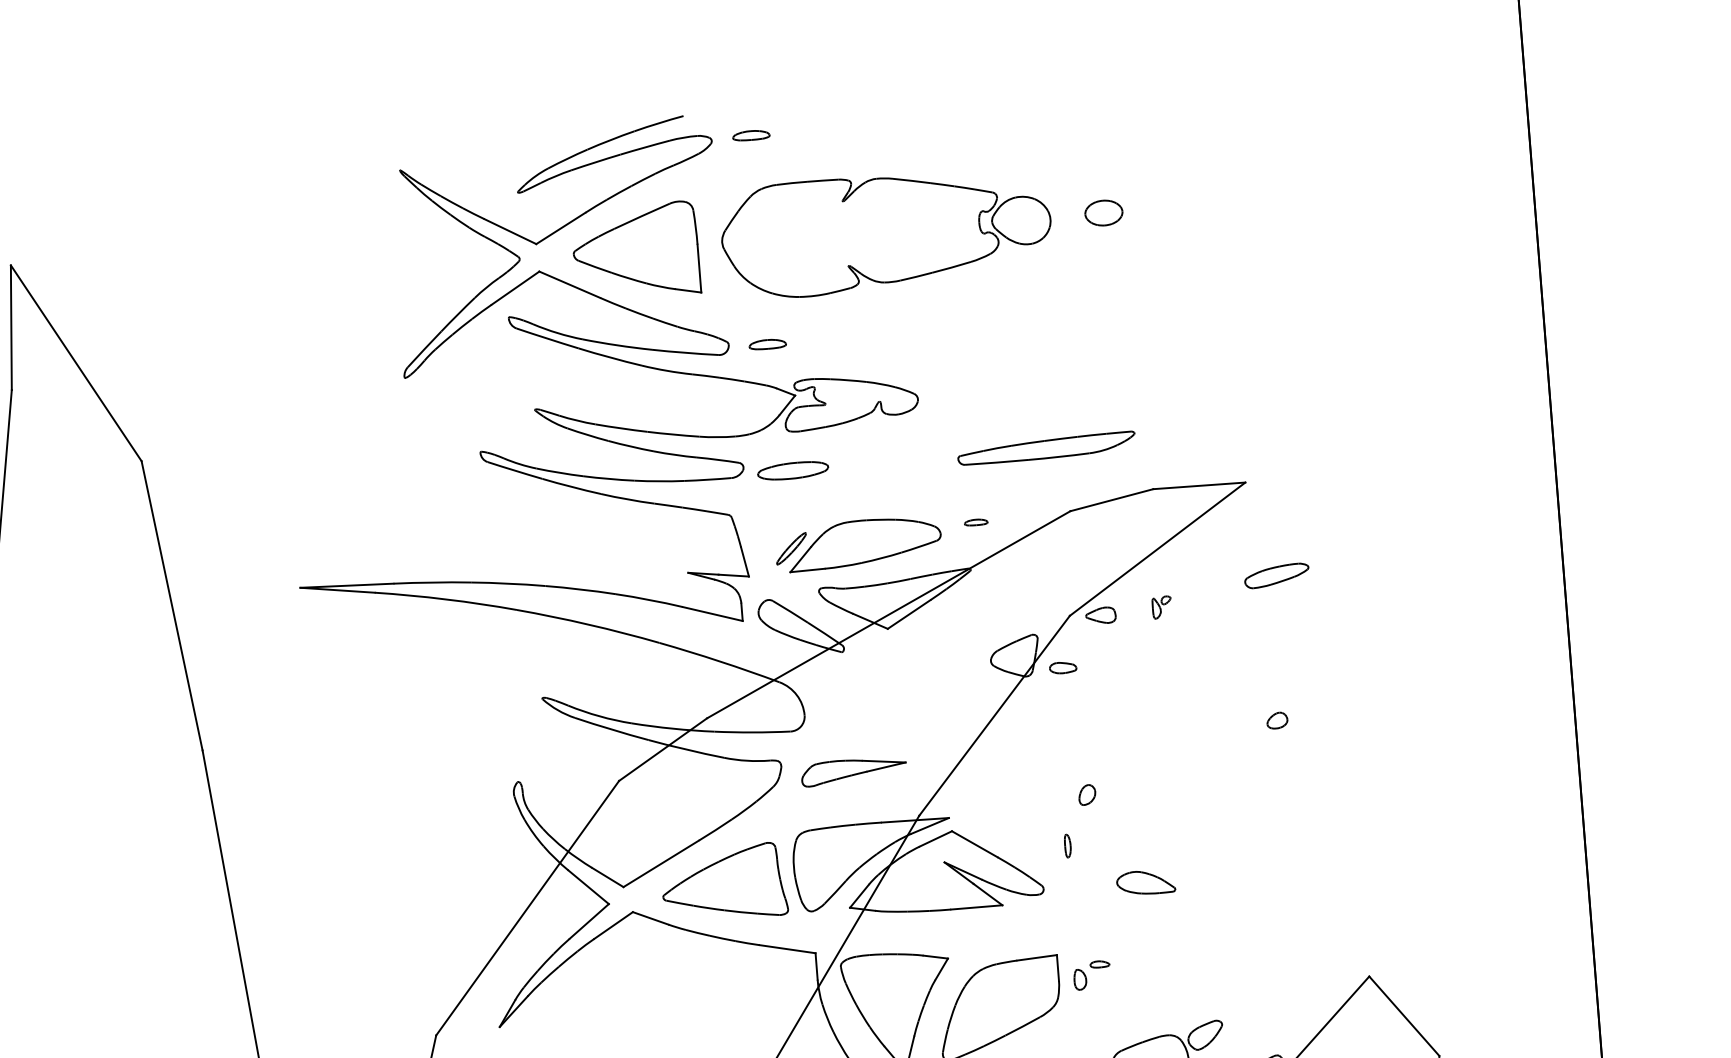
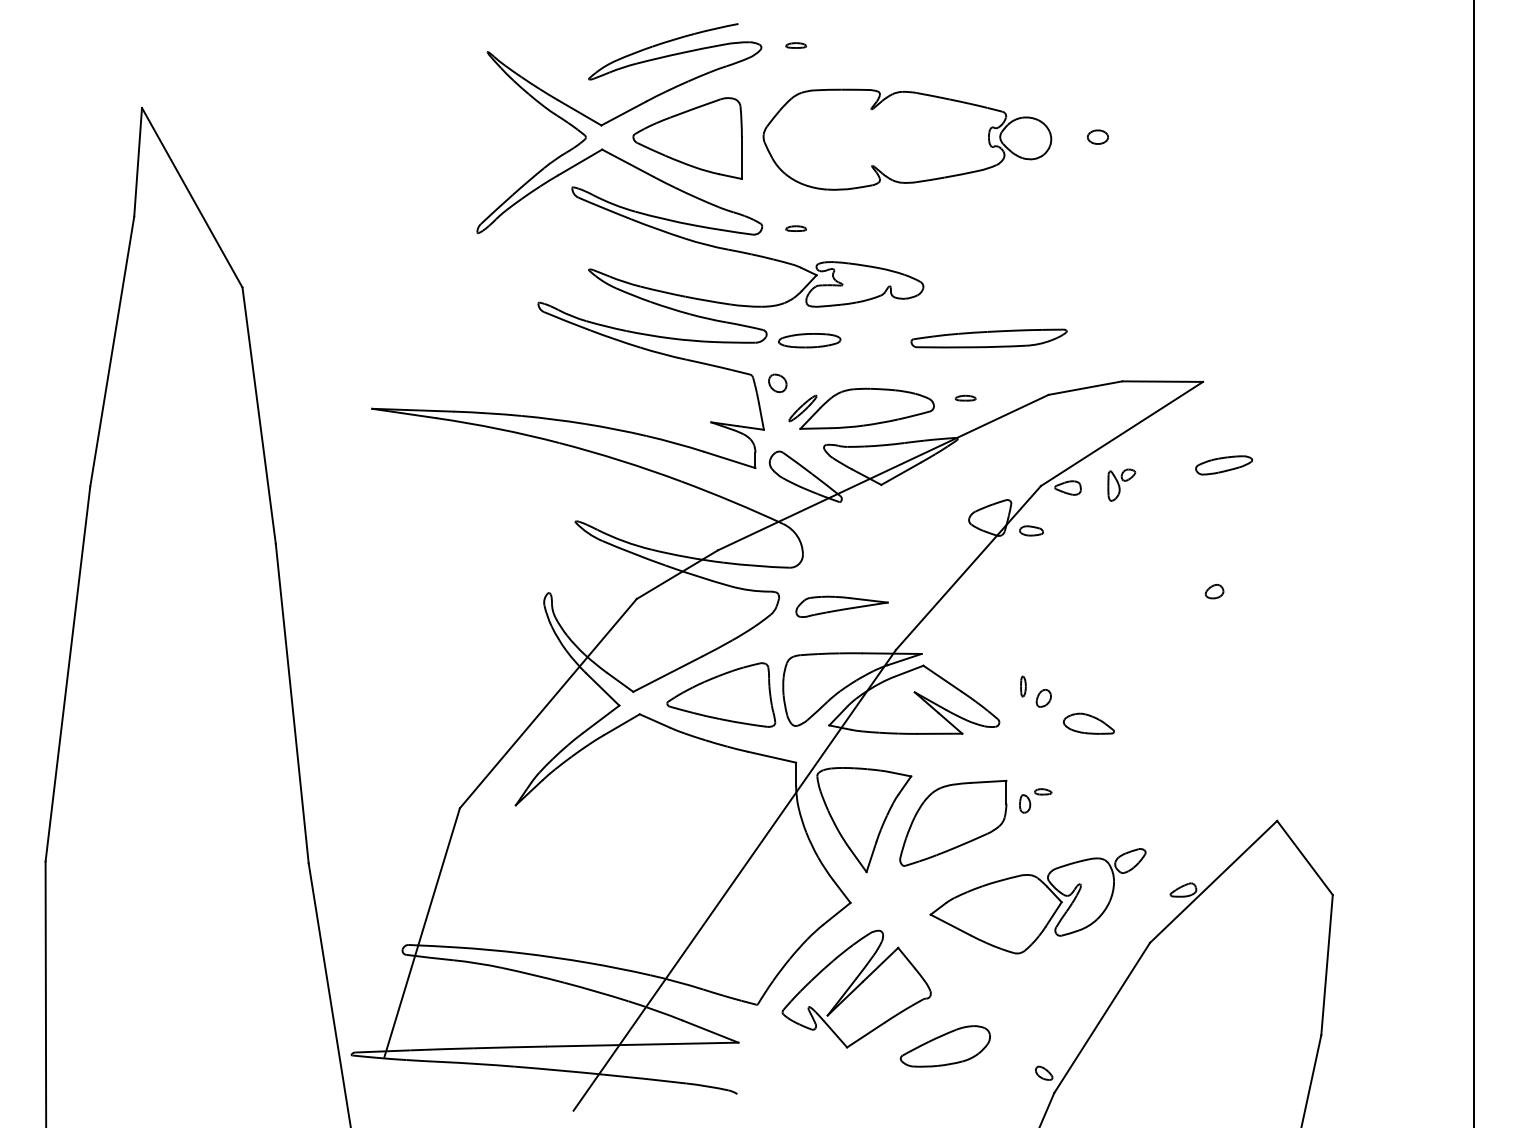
part: (750, 135) -> (795, 45), size x0.62
part: (1102, 212) -> (1097, 136), size x0.62
part: (766, 344) -> (795, 228), size x0.62
part: (1045, 448) -> (988, 338), moved
part: (760, 521) -> (777, 382), added
part: (1161, 606) -> (1121, 484), size x1.67
part: (1086, 795) -> (1043, 698), moved

